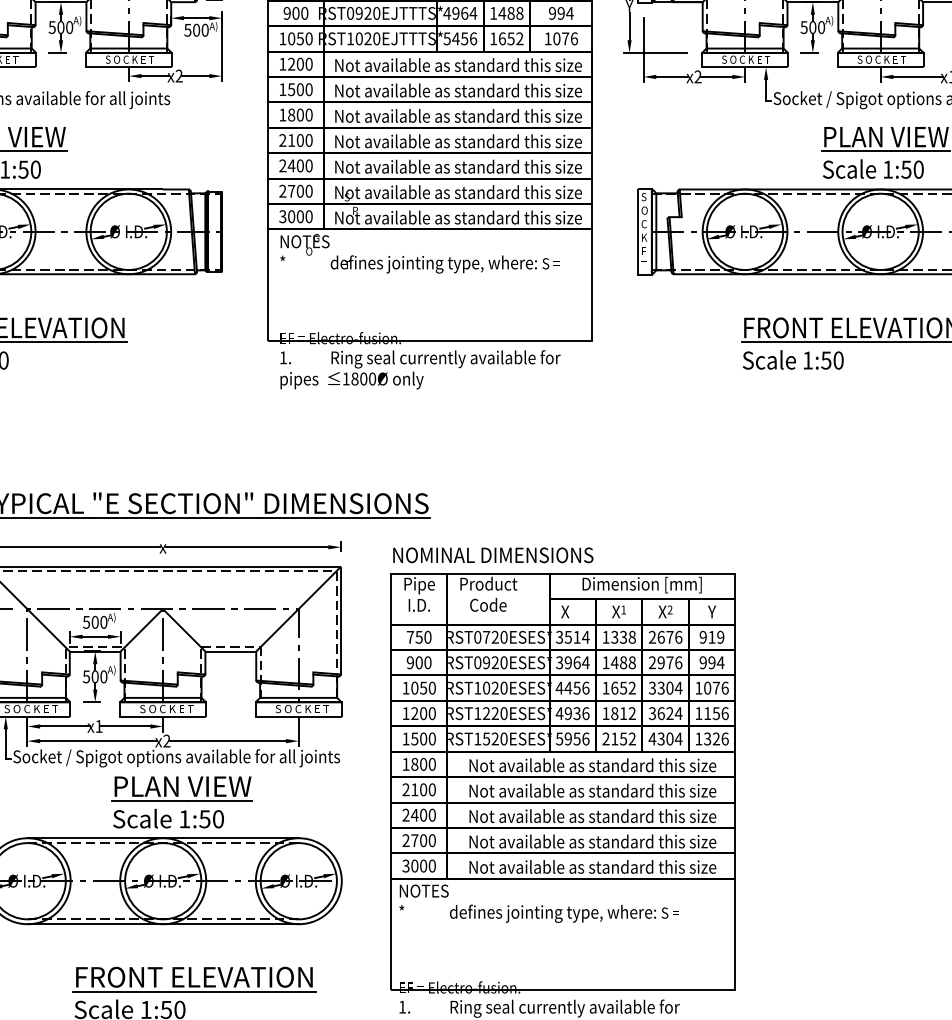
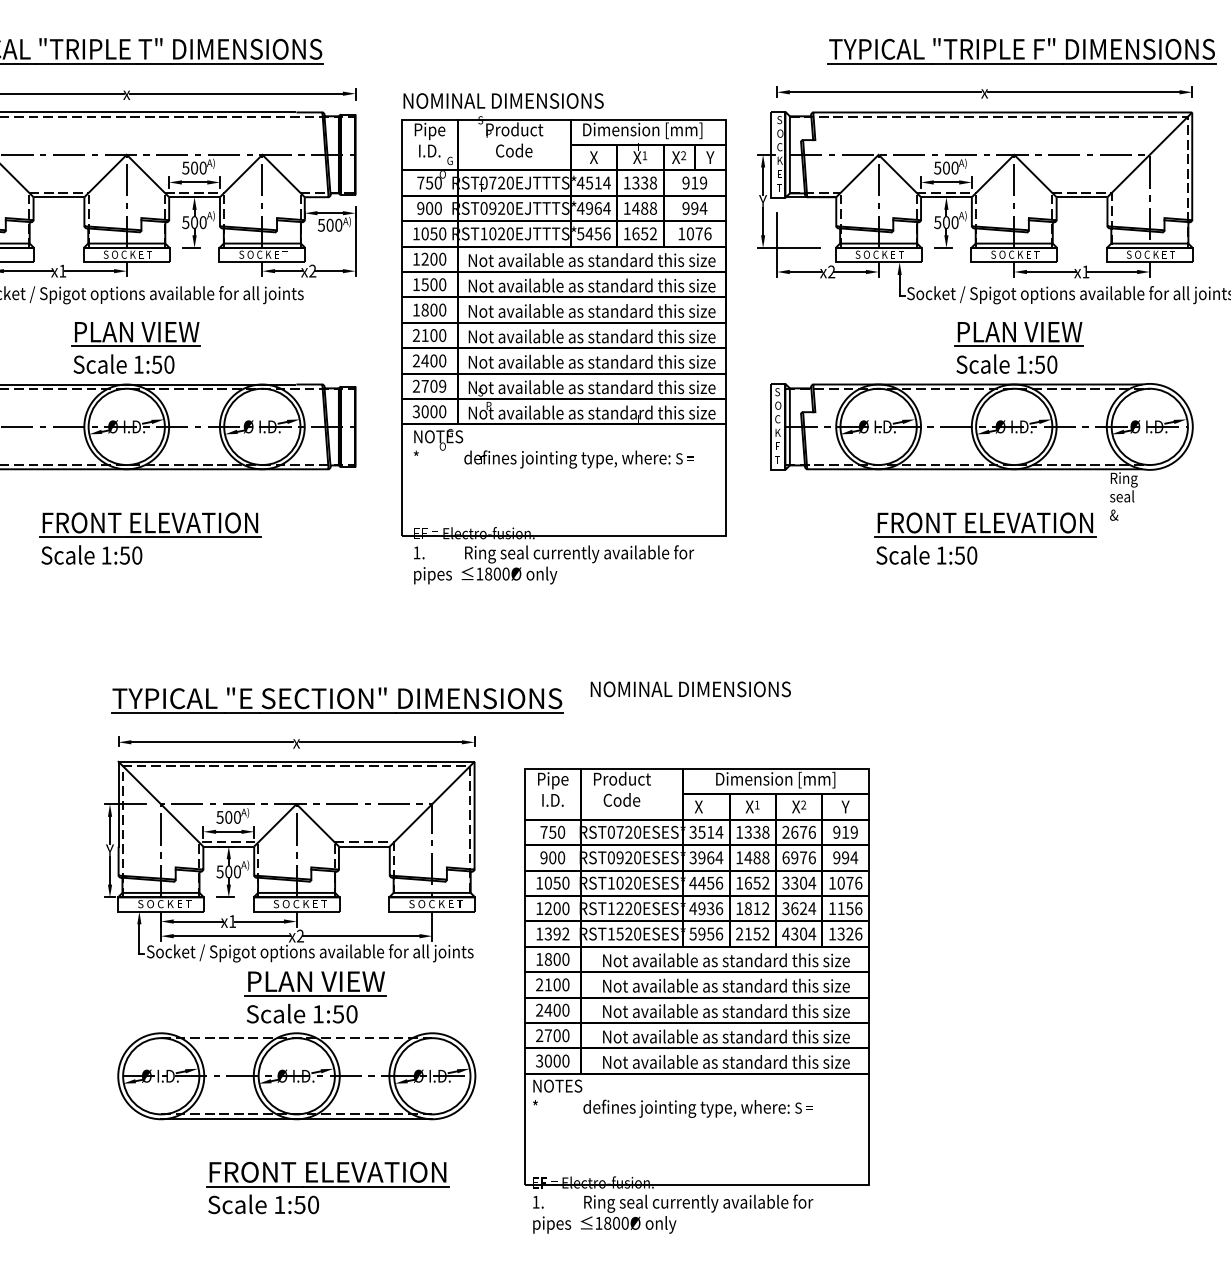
text: (308, 191) -> (442, 386), 2700 -> 2709
text: (492, 555) -> (690, 689), moved
text: (651, 662) -> (785, 857), 2976 -> 6976
text: (423, 738) -> (557, 933), 1500 -> 1392
line: (162, 838) -> (296, 1033), removed

